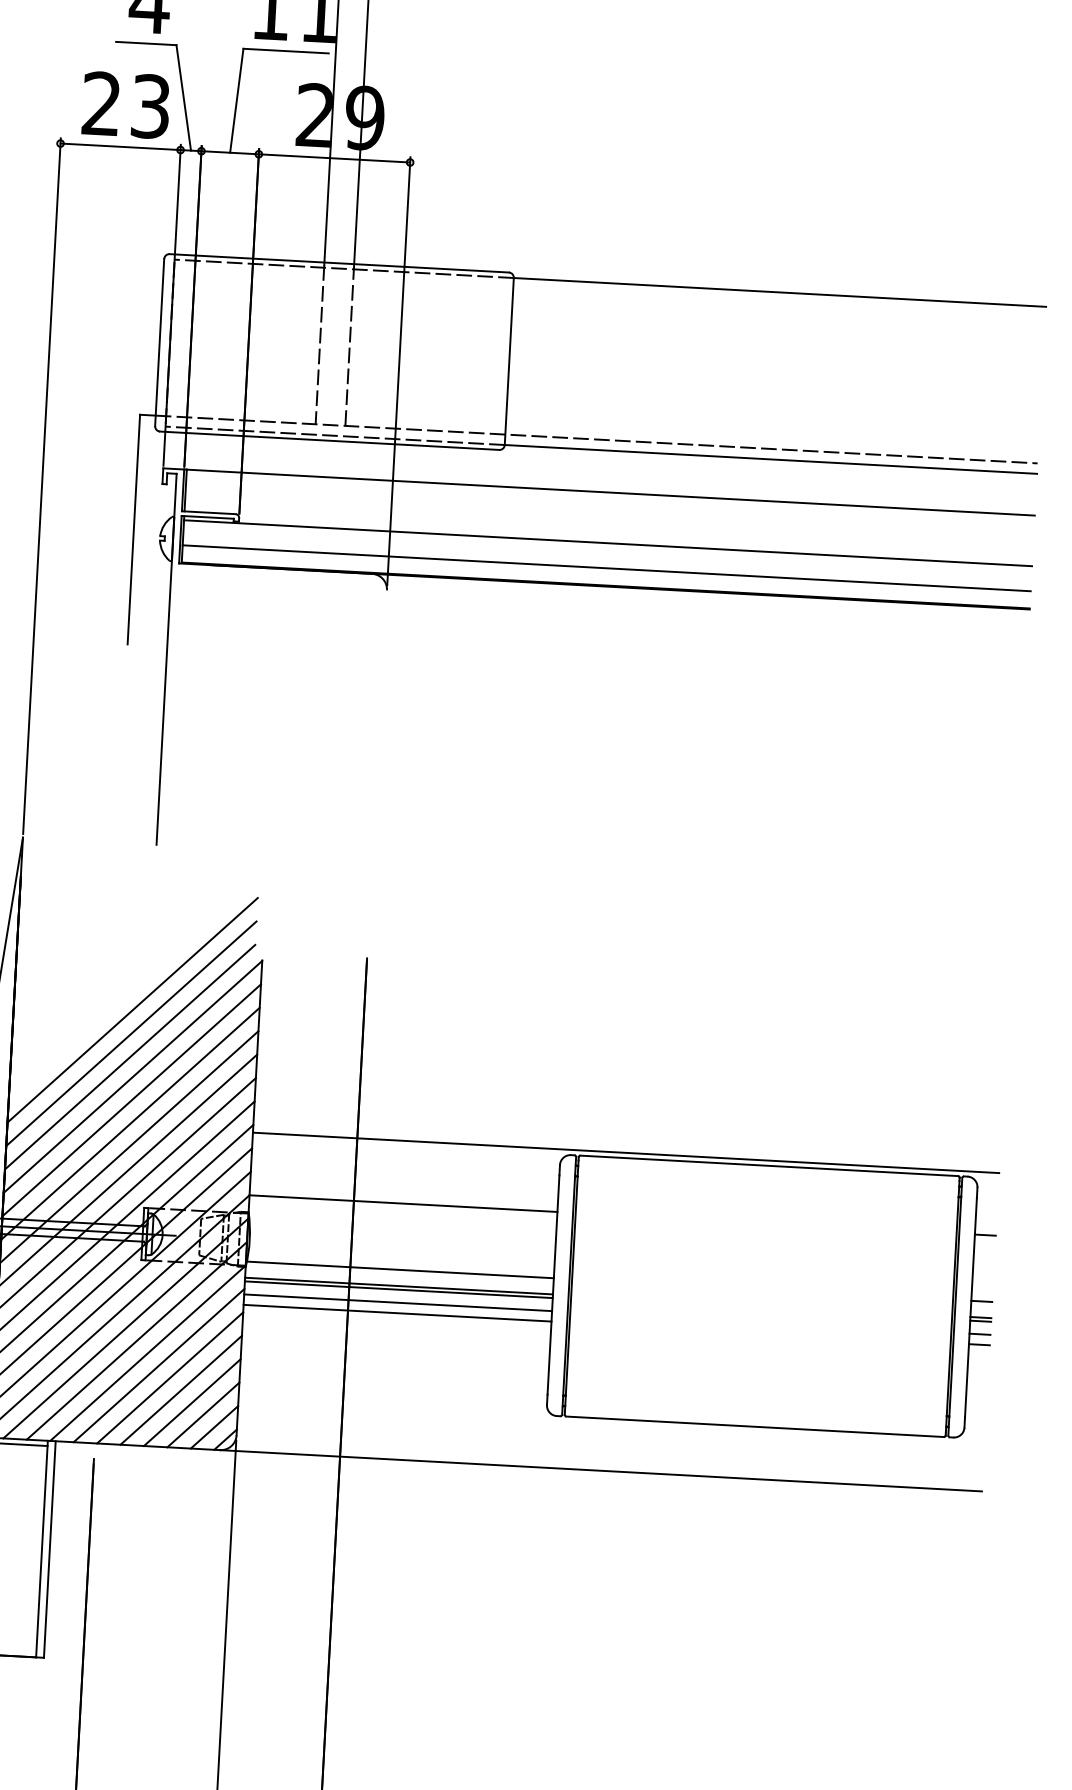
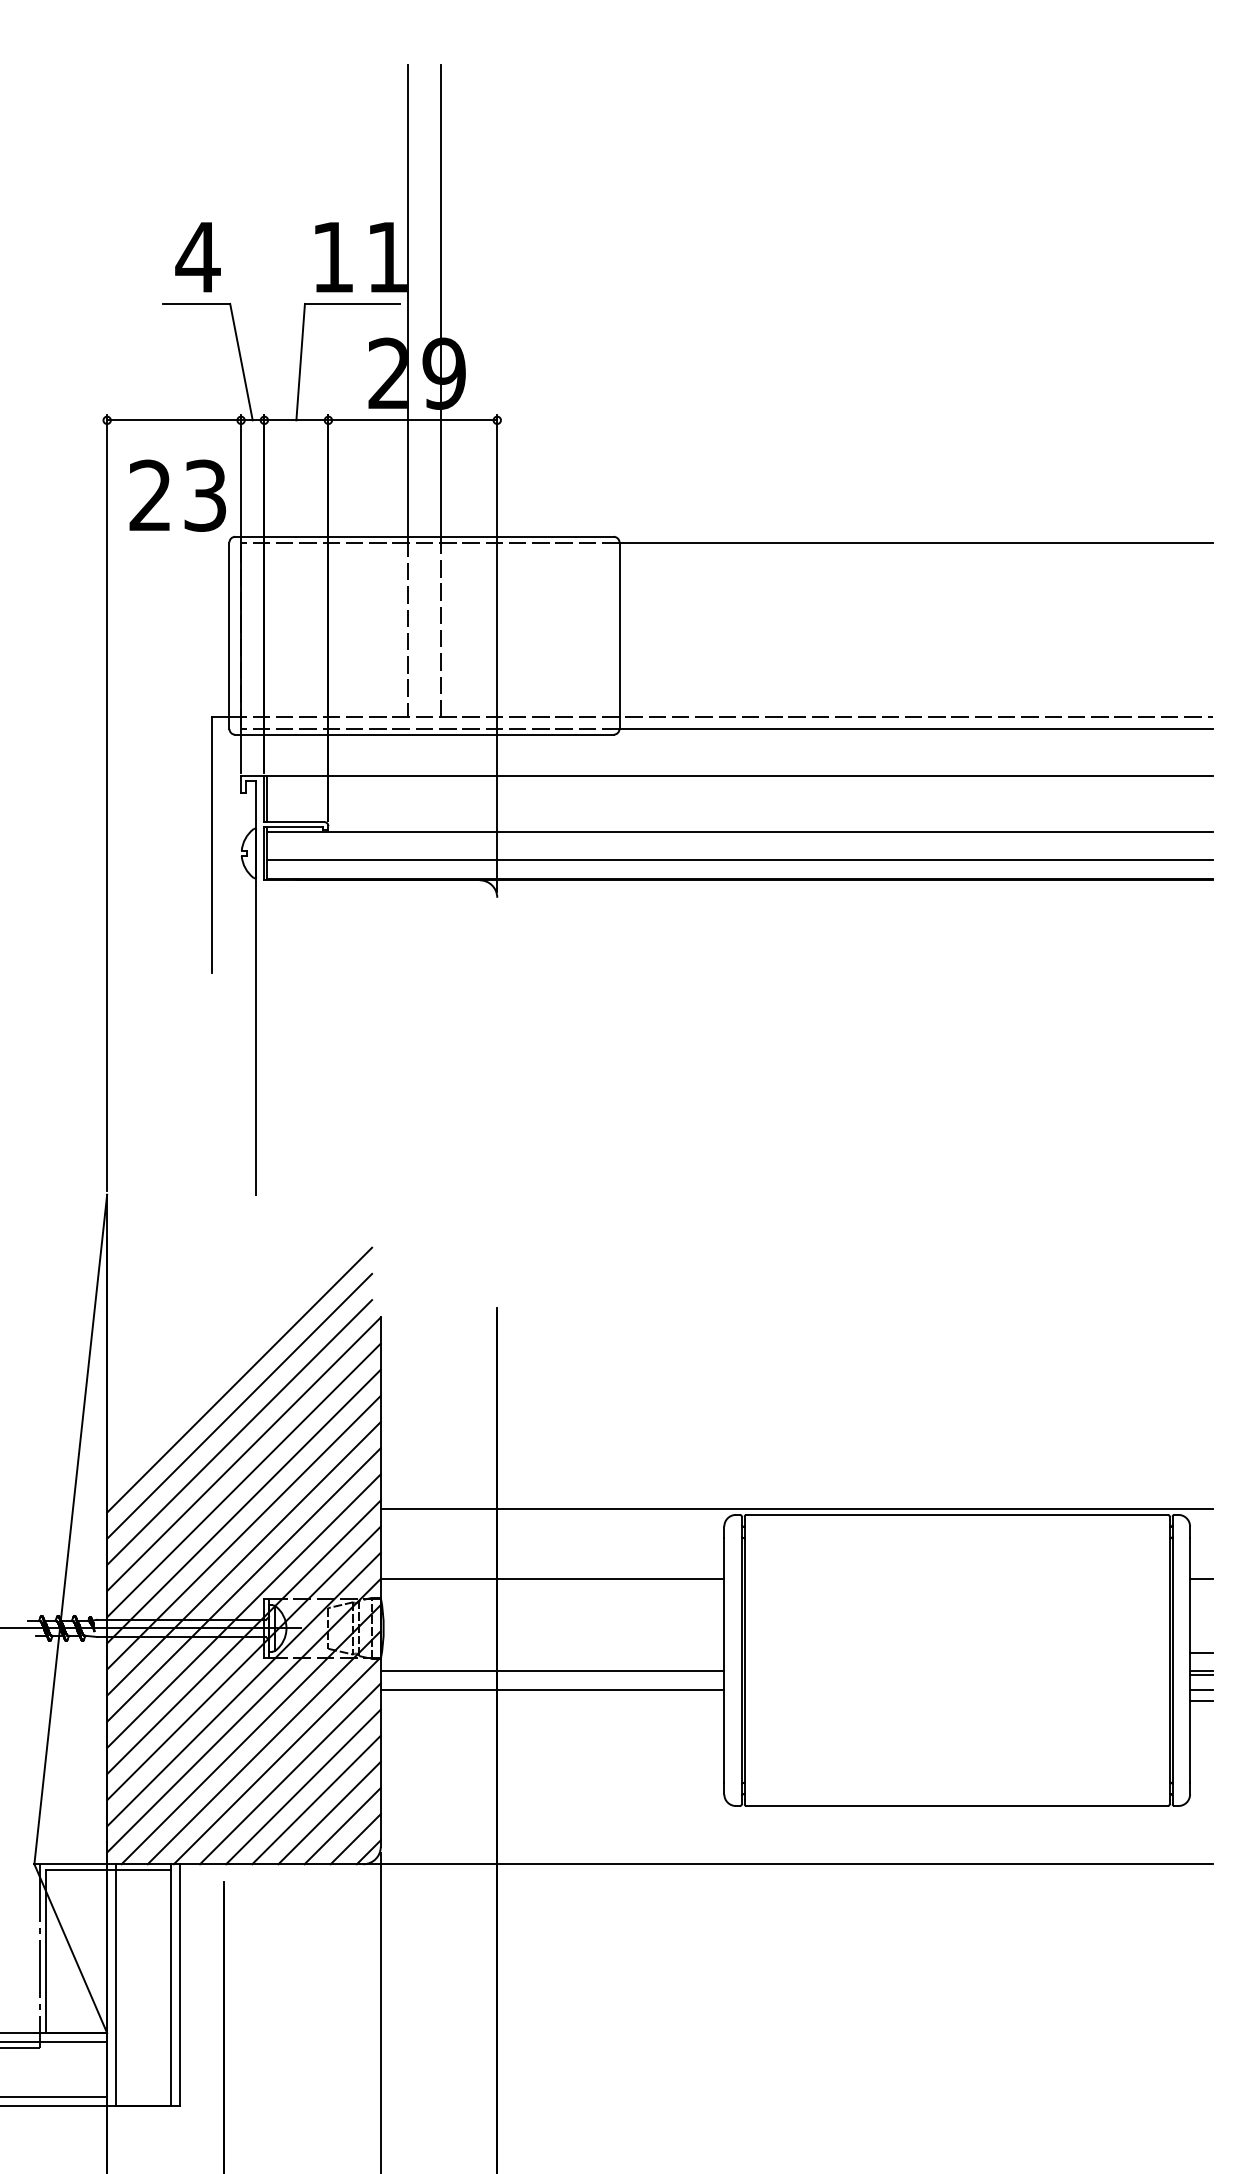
text: (125, 104) -> (177, 495), moved
line: (399, 1269) -> (552, 1652), removed
line: (398, 1290) -> (552, 1675), removed
line: (397, 1313) -> (552, 1701), removed

